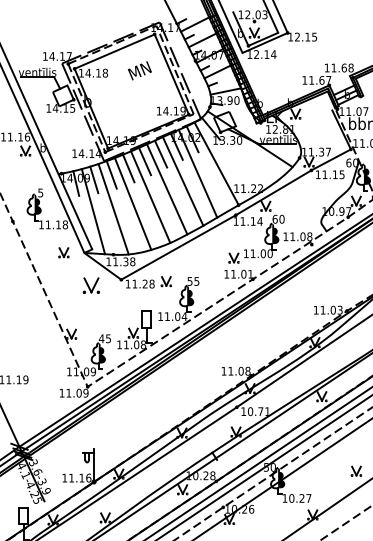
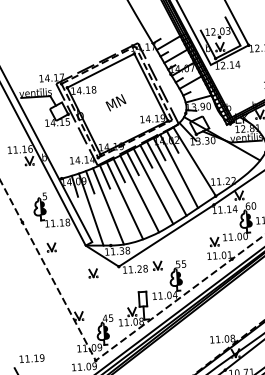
text: (139, 70) -> (115, 102), moved
part: (63, 252) -> (51, 247), moved
part: (90, 285) -> (92, 273), size x0.62

